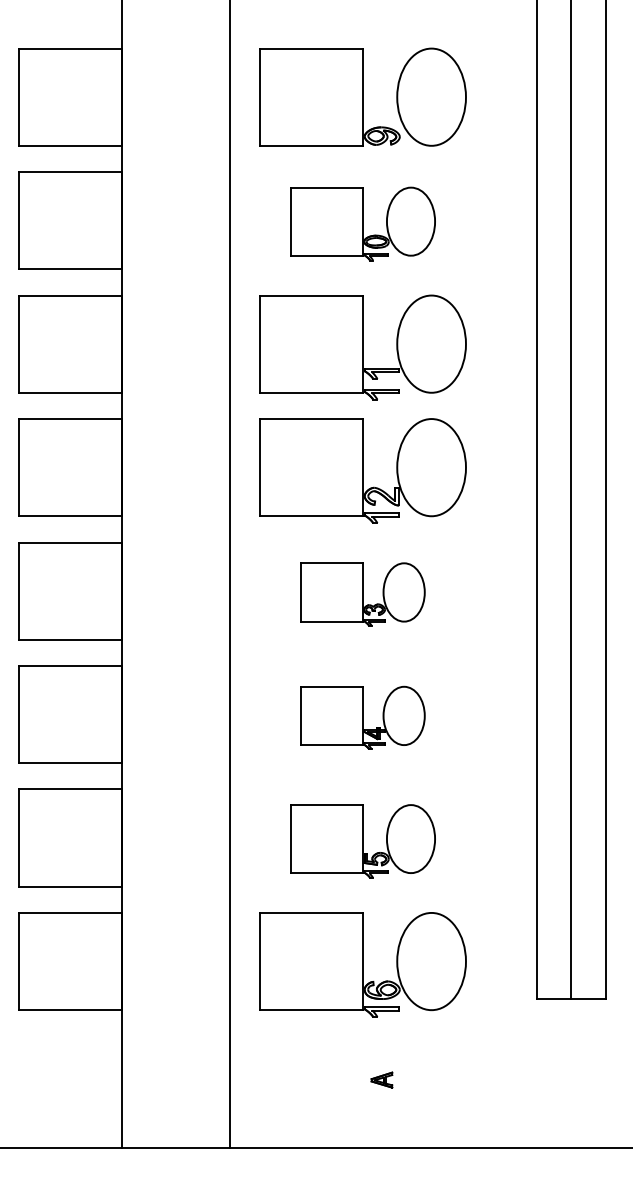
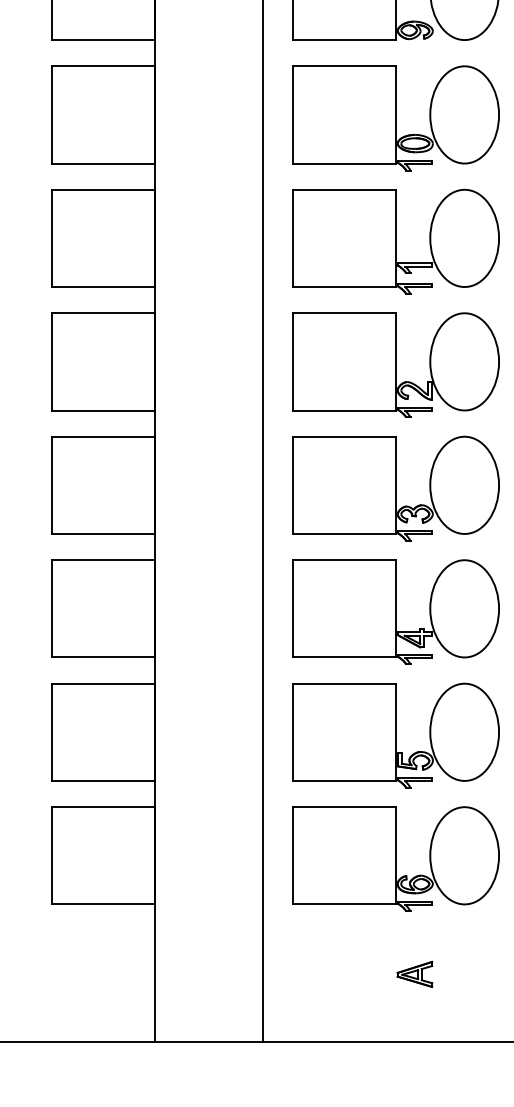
part: (362, 223) -> (395, 117), size x1.43
part: (362, 594) -> (395, 488), size x1.67
part: (362, 717) -> (395, 611), size x1.67
part: (362, 841) -> (395, 735), size x1.43
part: (381, 1079) -> (414, 973), size x1.67

